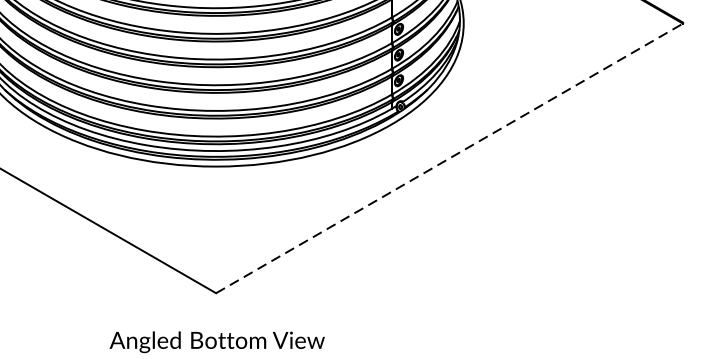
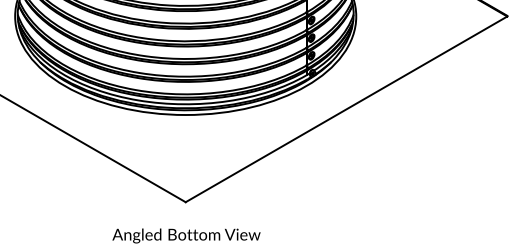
line: (449, 158) -> (346, 109), dashed -> solid

